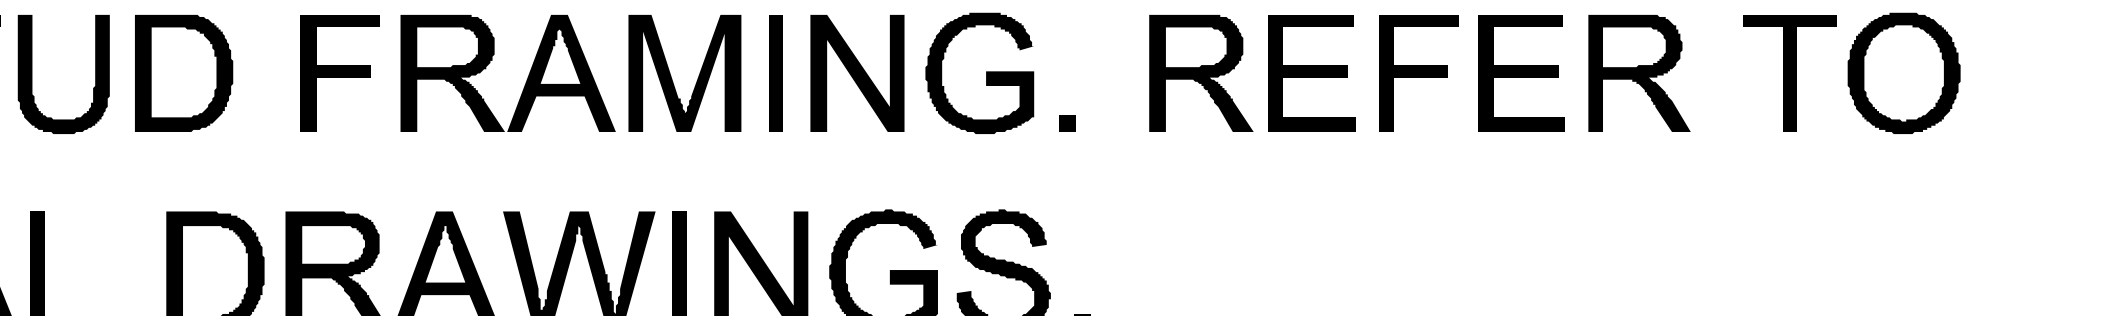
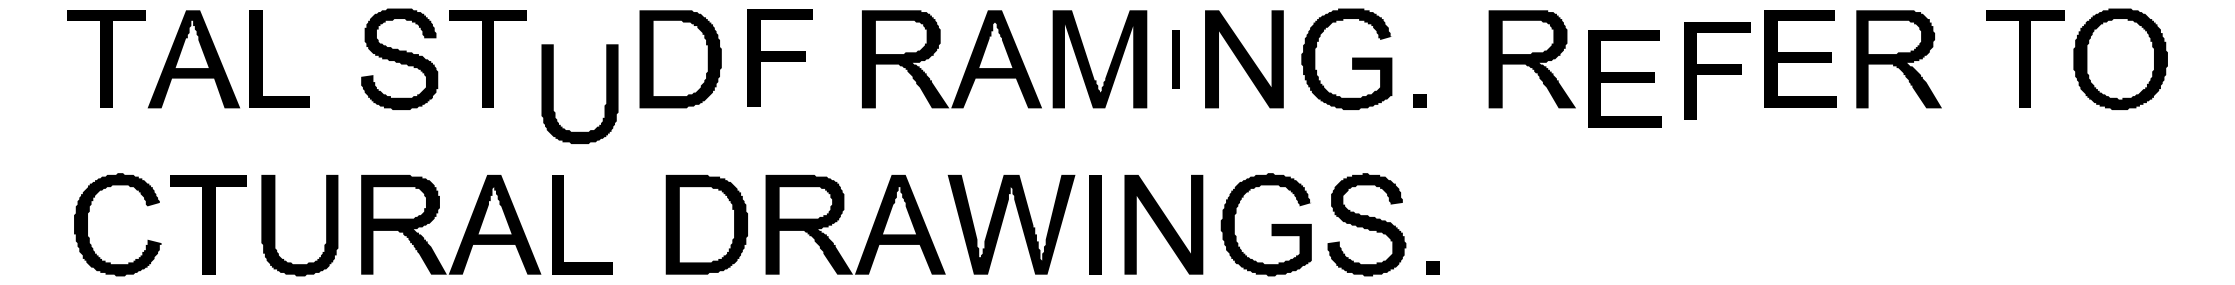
part: (339, 72) -> (779, 57), moved
part: (775, 72) -> (1175, 58), size x0.6
part: (1311, 72) -> (1624, 78), moved
part: (1418, 72) -> (1717, 70), moved
part: (32, 73) -> (553, 93), moved

